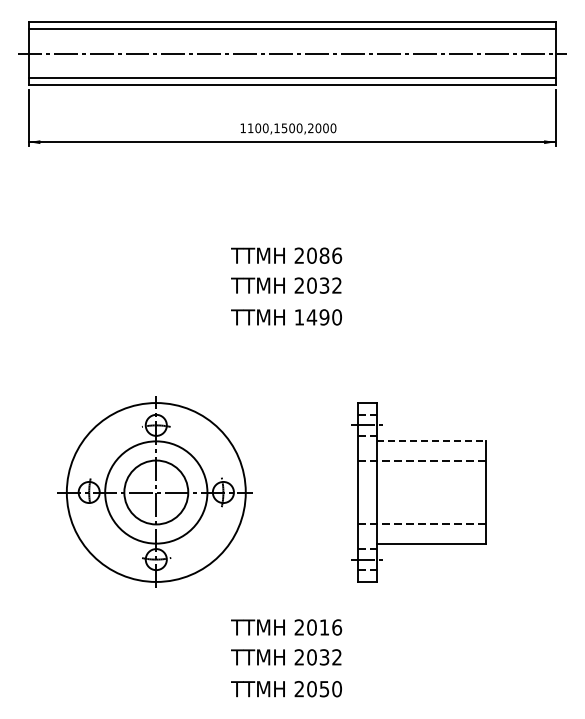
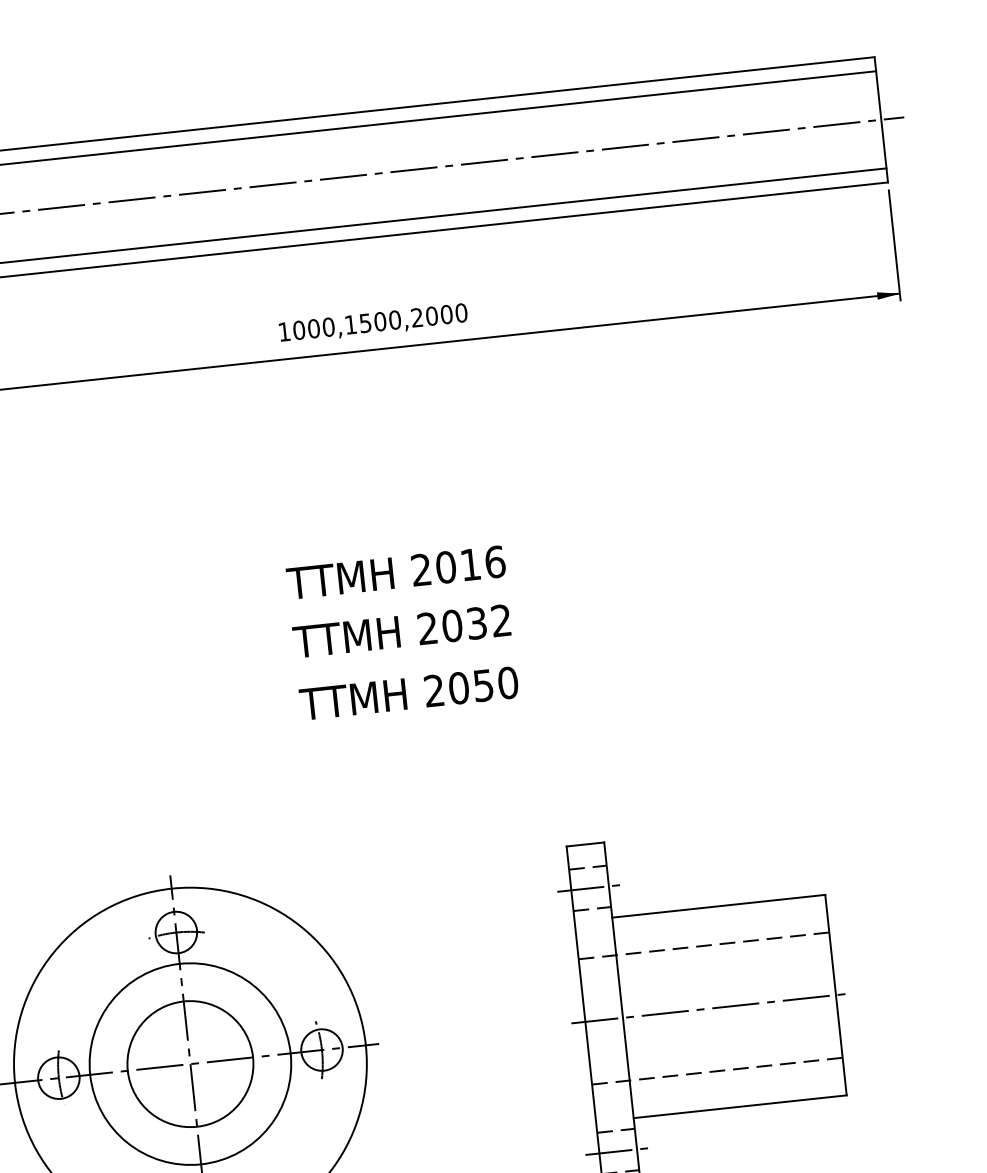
text: (250, 128) -> (298, 330), 1100,1500,2000 -> 1000,1500,2000
text: (324, 255) -> (470, 564), 2086 -> 2016
text: (311, 317) -> (458, 688), 1490 -> 2050
line: (431, 441) -> (719, 906), dashed -> solid
line: (421, 492) -> (710, 1008), added

